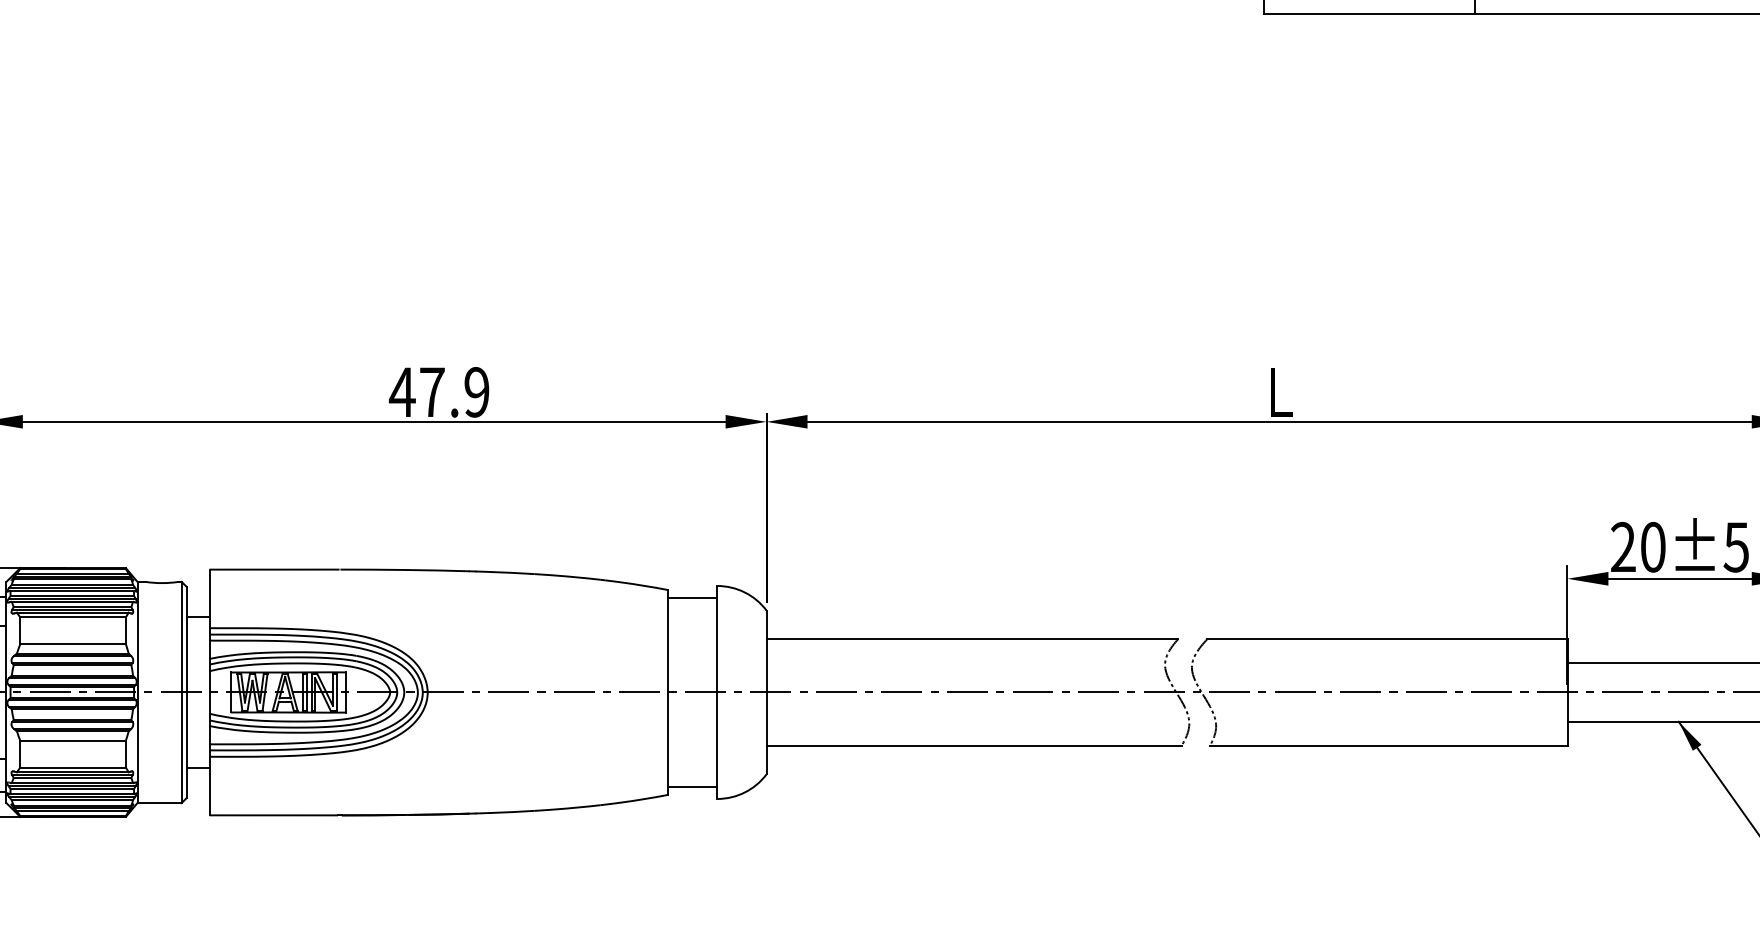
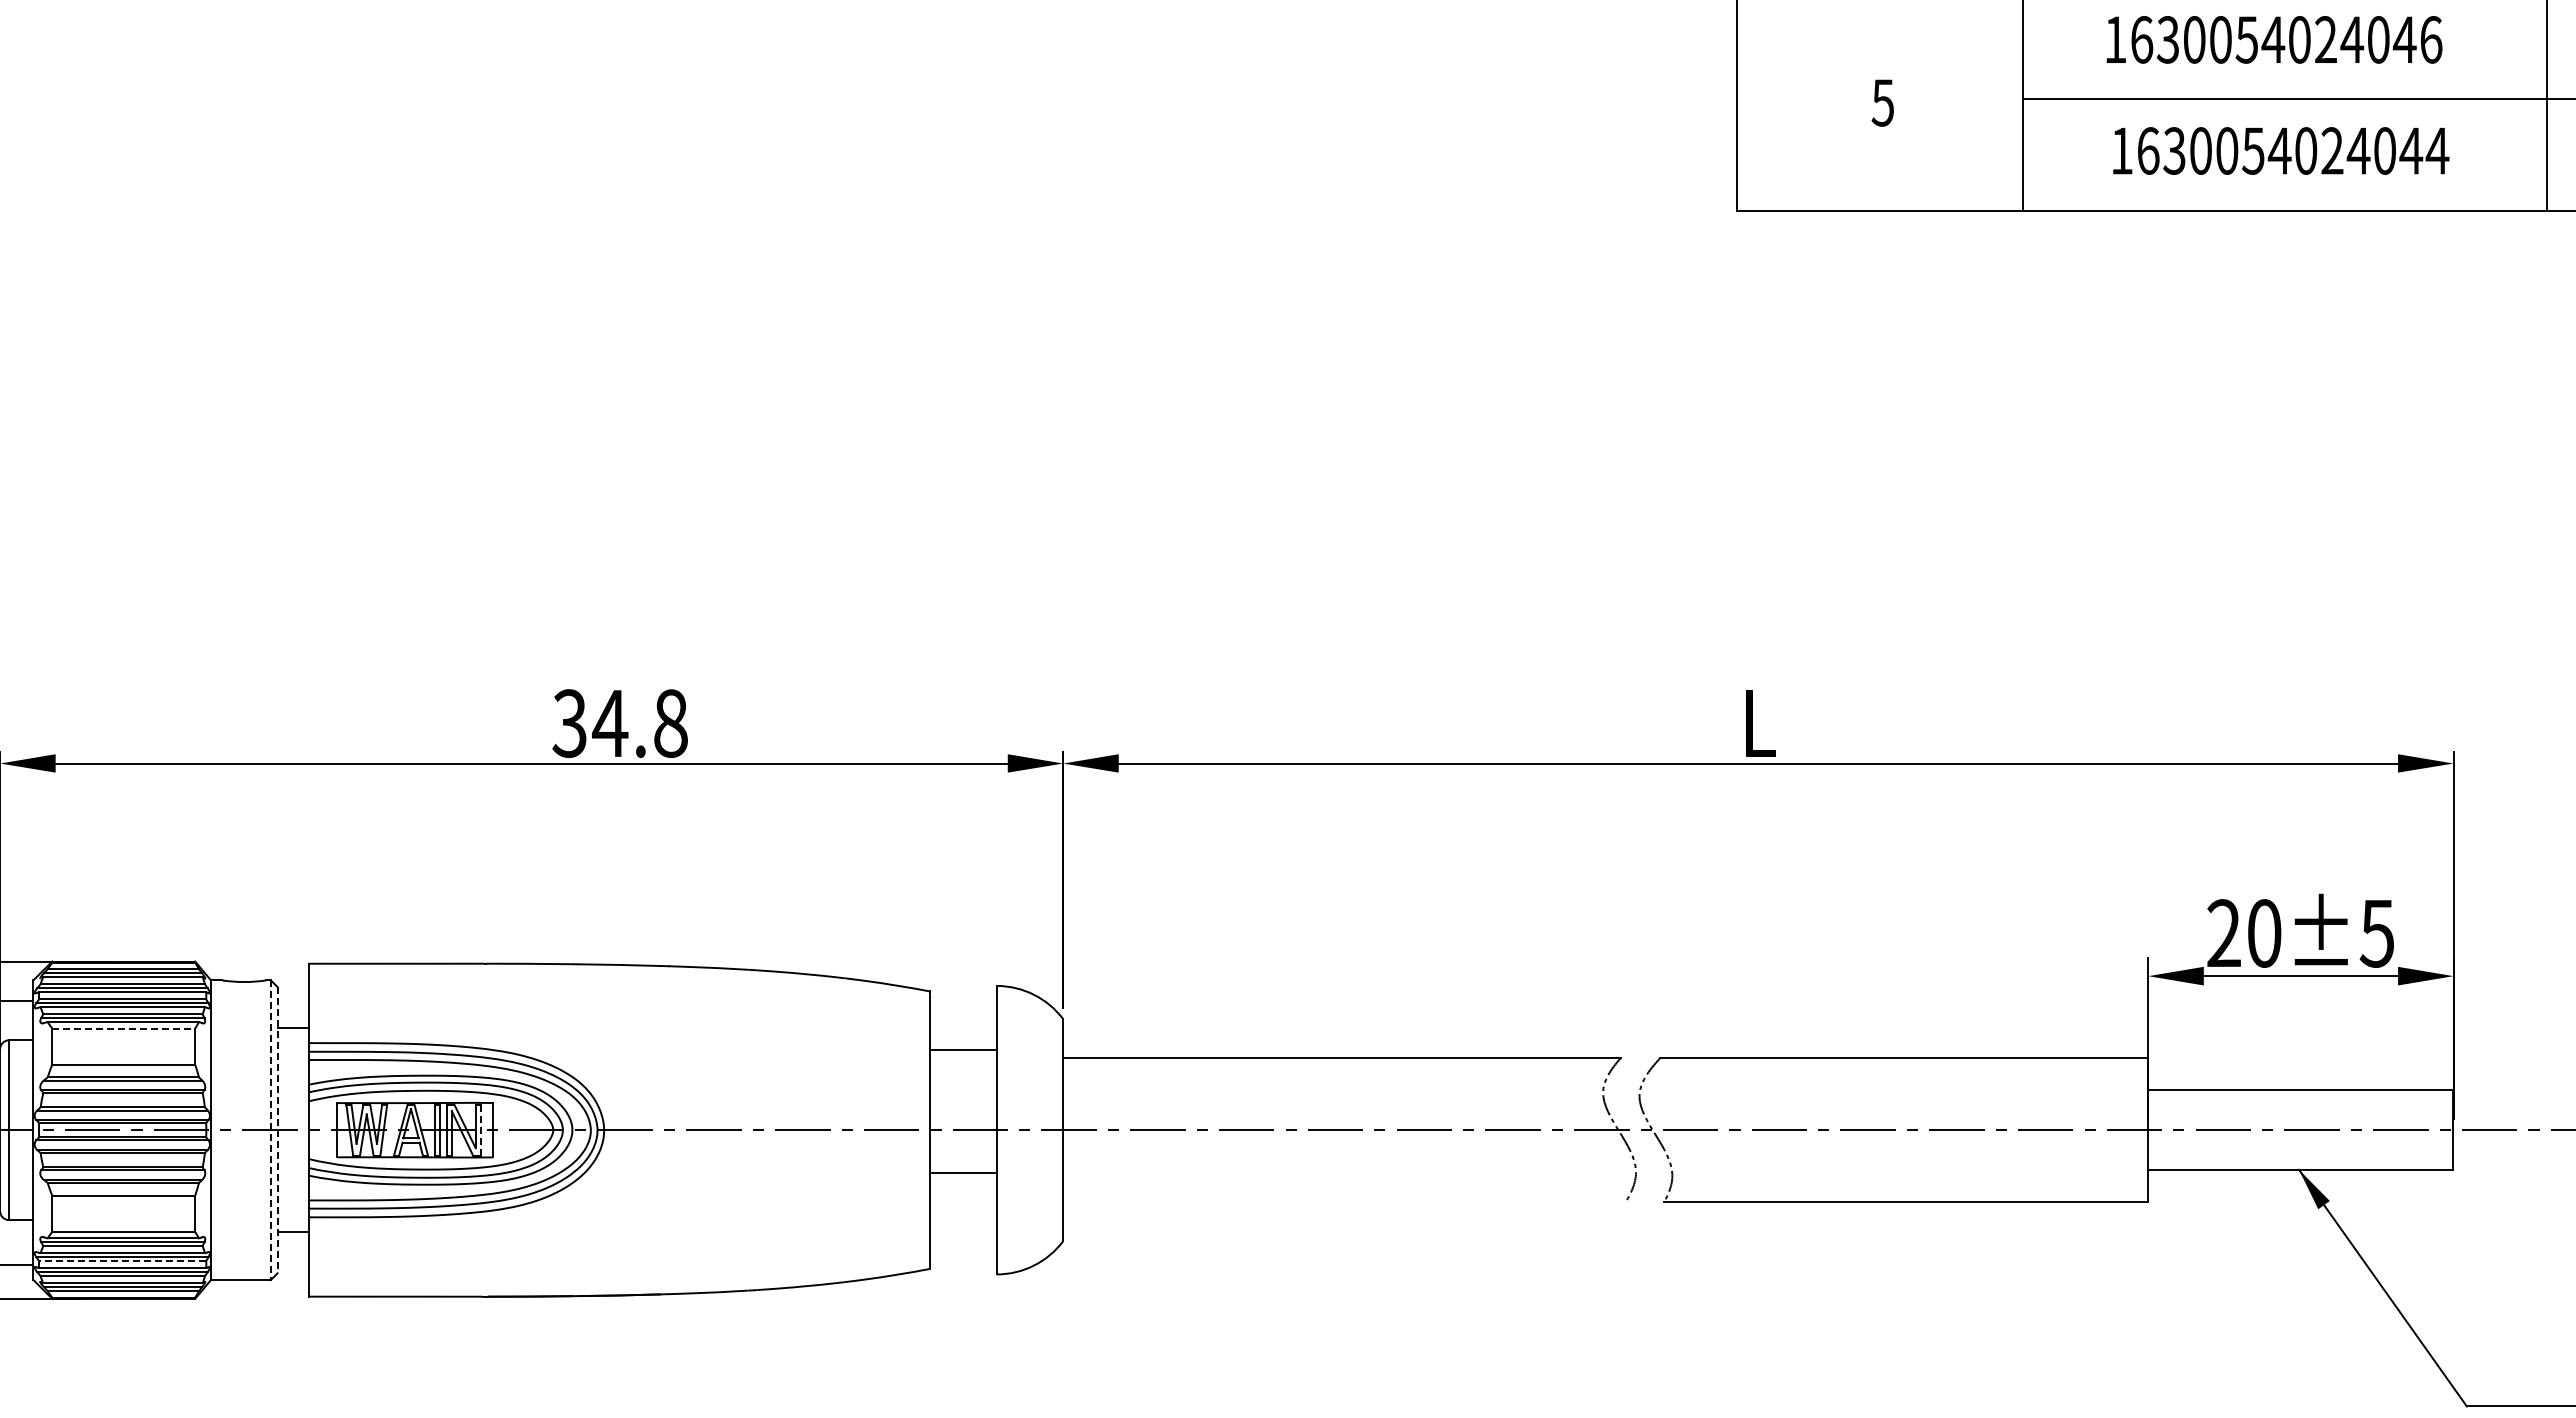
text: (439, 392) -> (619, 723), 47.9 -> 34.8
line: (692, 598) -> (963, 1049), moved
line: (73, 617) -> (124, 1028), solid -> dashed
line: (181, 692) -> (270, 1130), solid -> dashed
line: (186, 692) -> (277, 1130), solid -> dashed
line: (336, 692) -> (480, 1130), solid -> dashed
line: (974, 745) -> (1344, 1202), removed
line: (692, 786) -> (963, 1172), moved
line: (72, 789) -> (122, 1261), solid -> dashed

